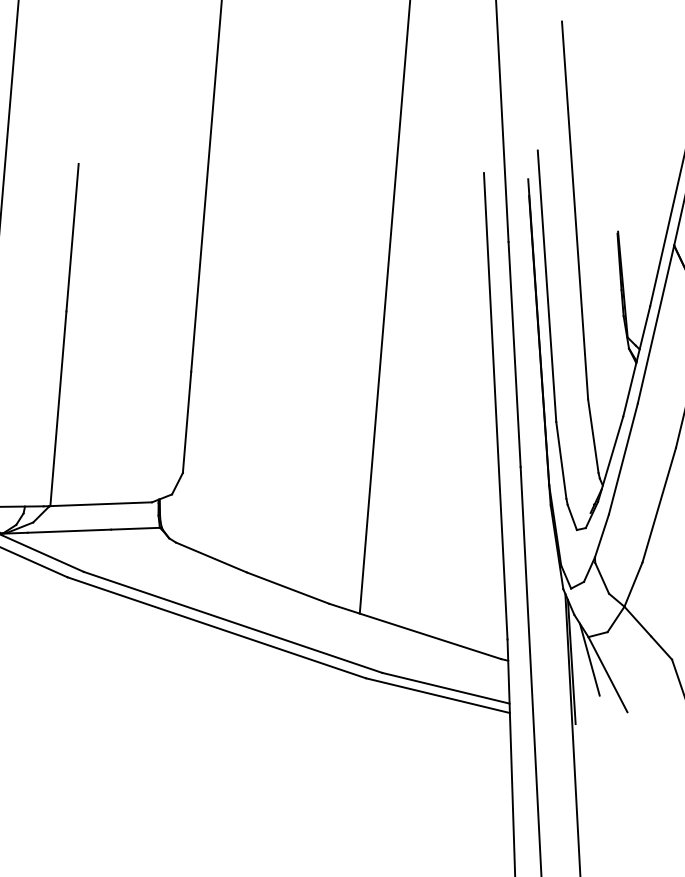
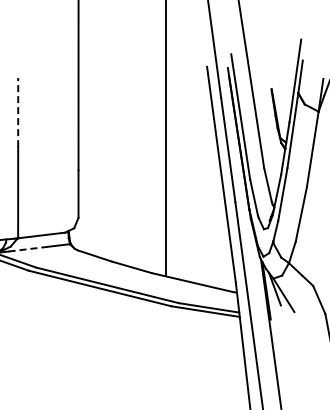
line: (73, 237) -> (18, 112), solid -> dashed
line: (68, 531) -> (27, 249), solid -> dashed

